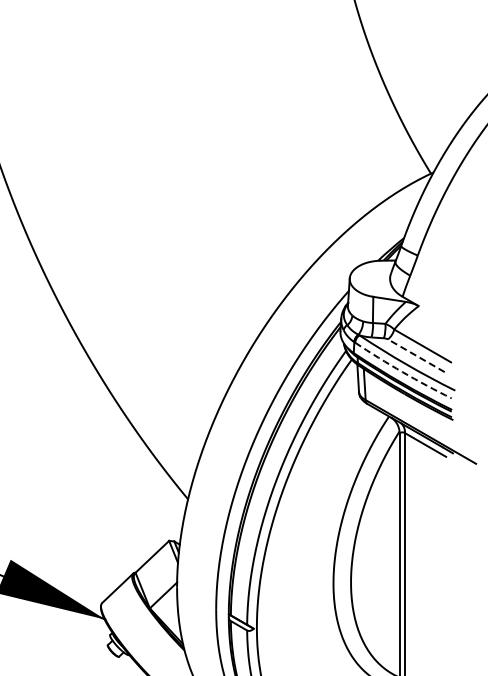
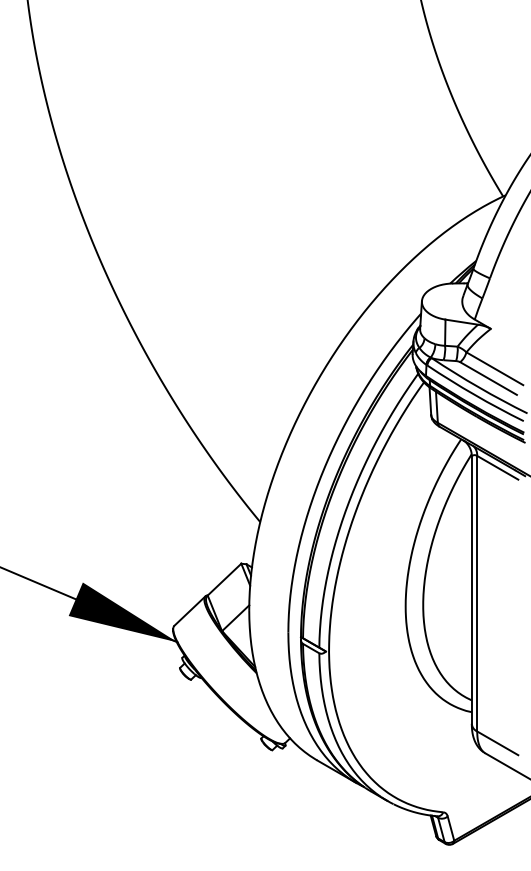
line: (416, 355) -> (488, 378), dashed -> solid
arc: (402, 371) -> (474, 394), dashed -> solid

